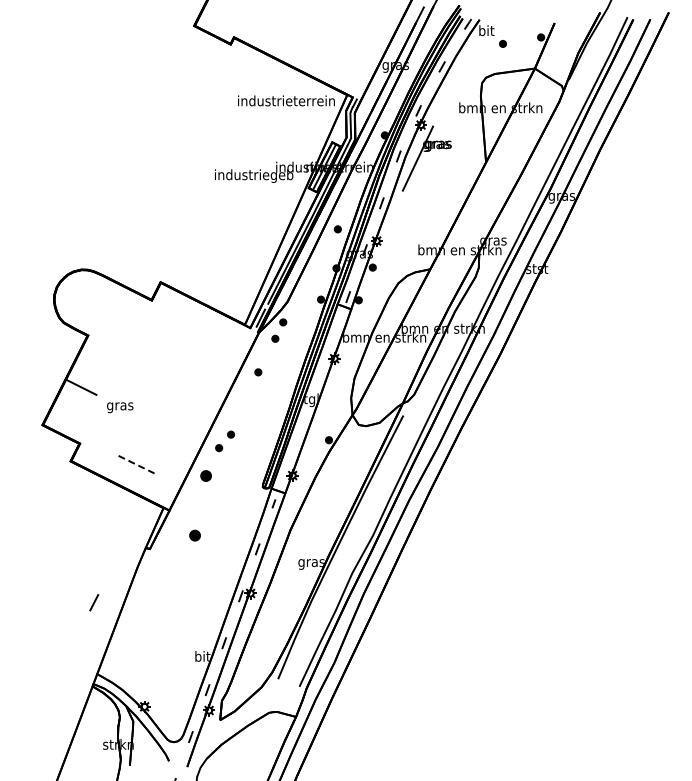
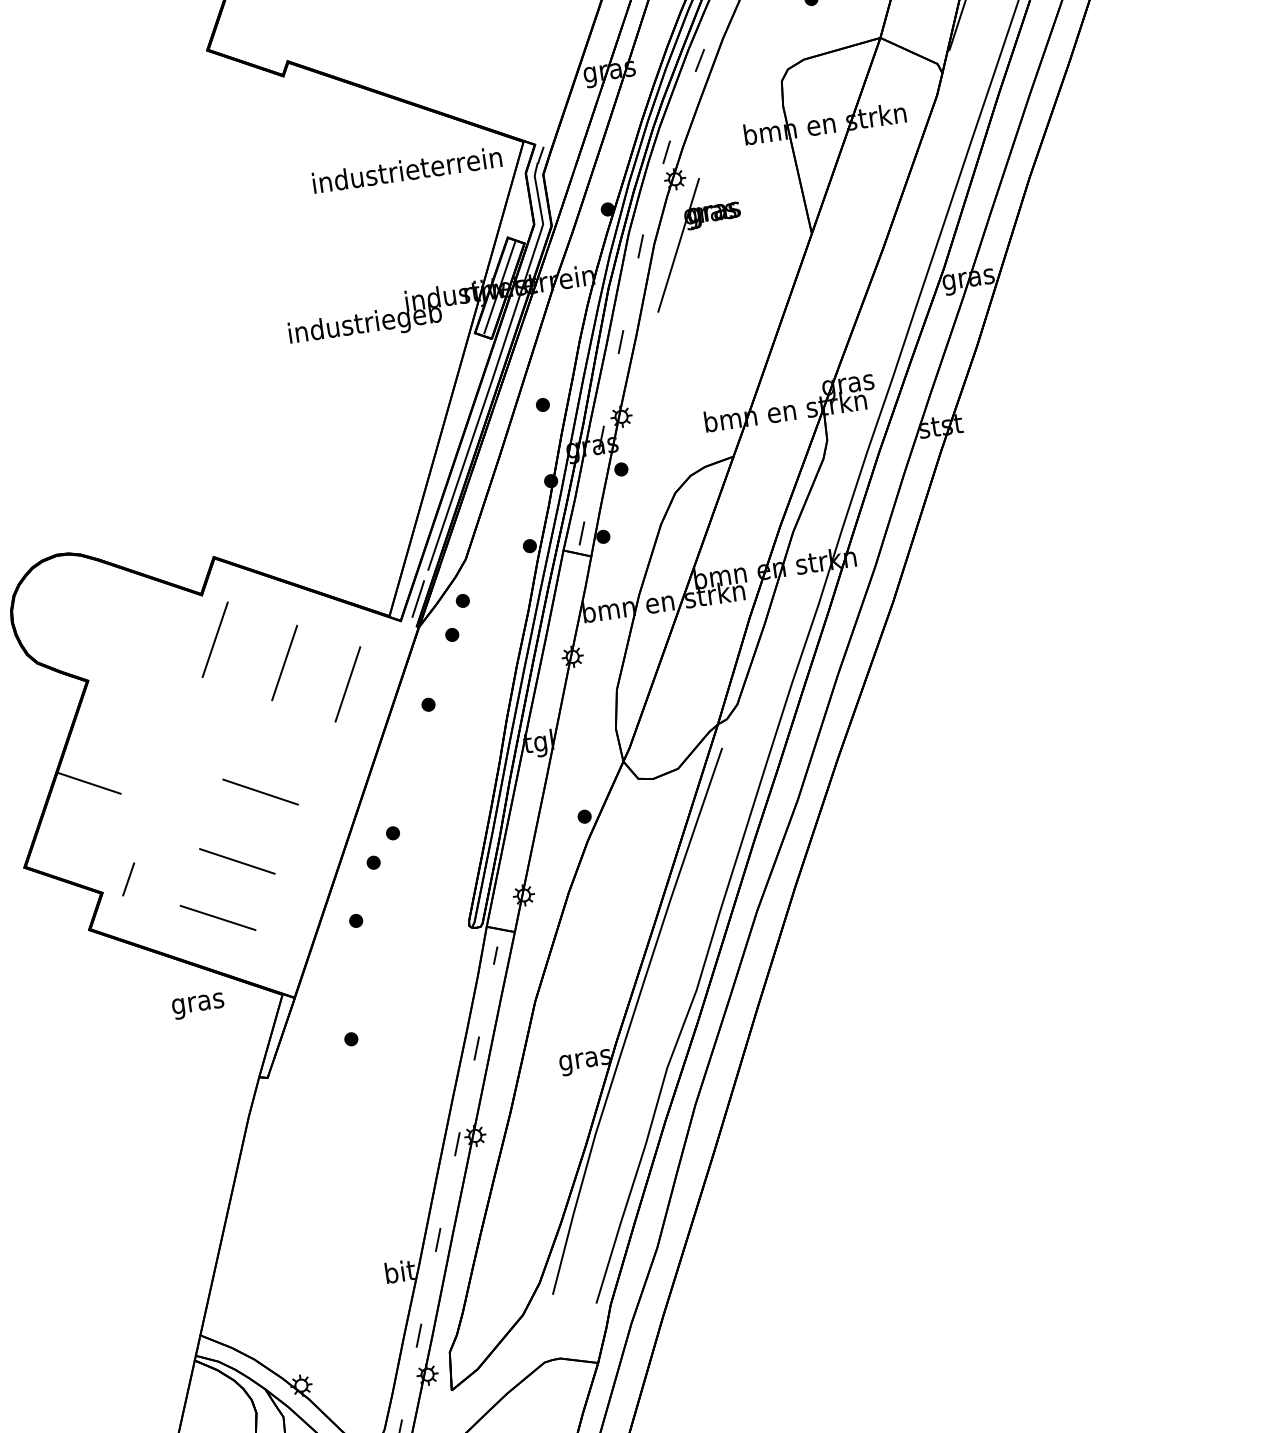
line: (155, 323) -> (215, 638), added
line: (188, 340) -> (284, 662), added
line: (219, 356) -> (348, 684), added
line: (167, 404) -> (261, 792), added
text: (120, 407) -> (198, 1005), moved
line: (150, 437) -> (237, 861), added
line: (136, 464) -> (217, 917), dashed -> solid
part: (205, 476) -> (355, 921), size x0.62
part: (194, 535) -> (350, 1039), size x0.62
line: (94, 602) -> (129, 878), moved

